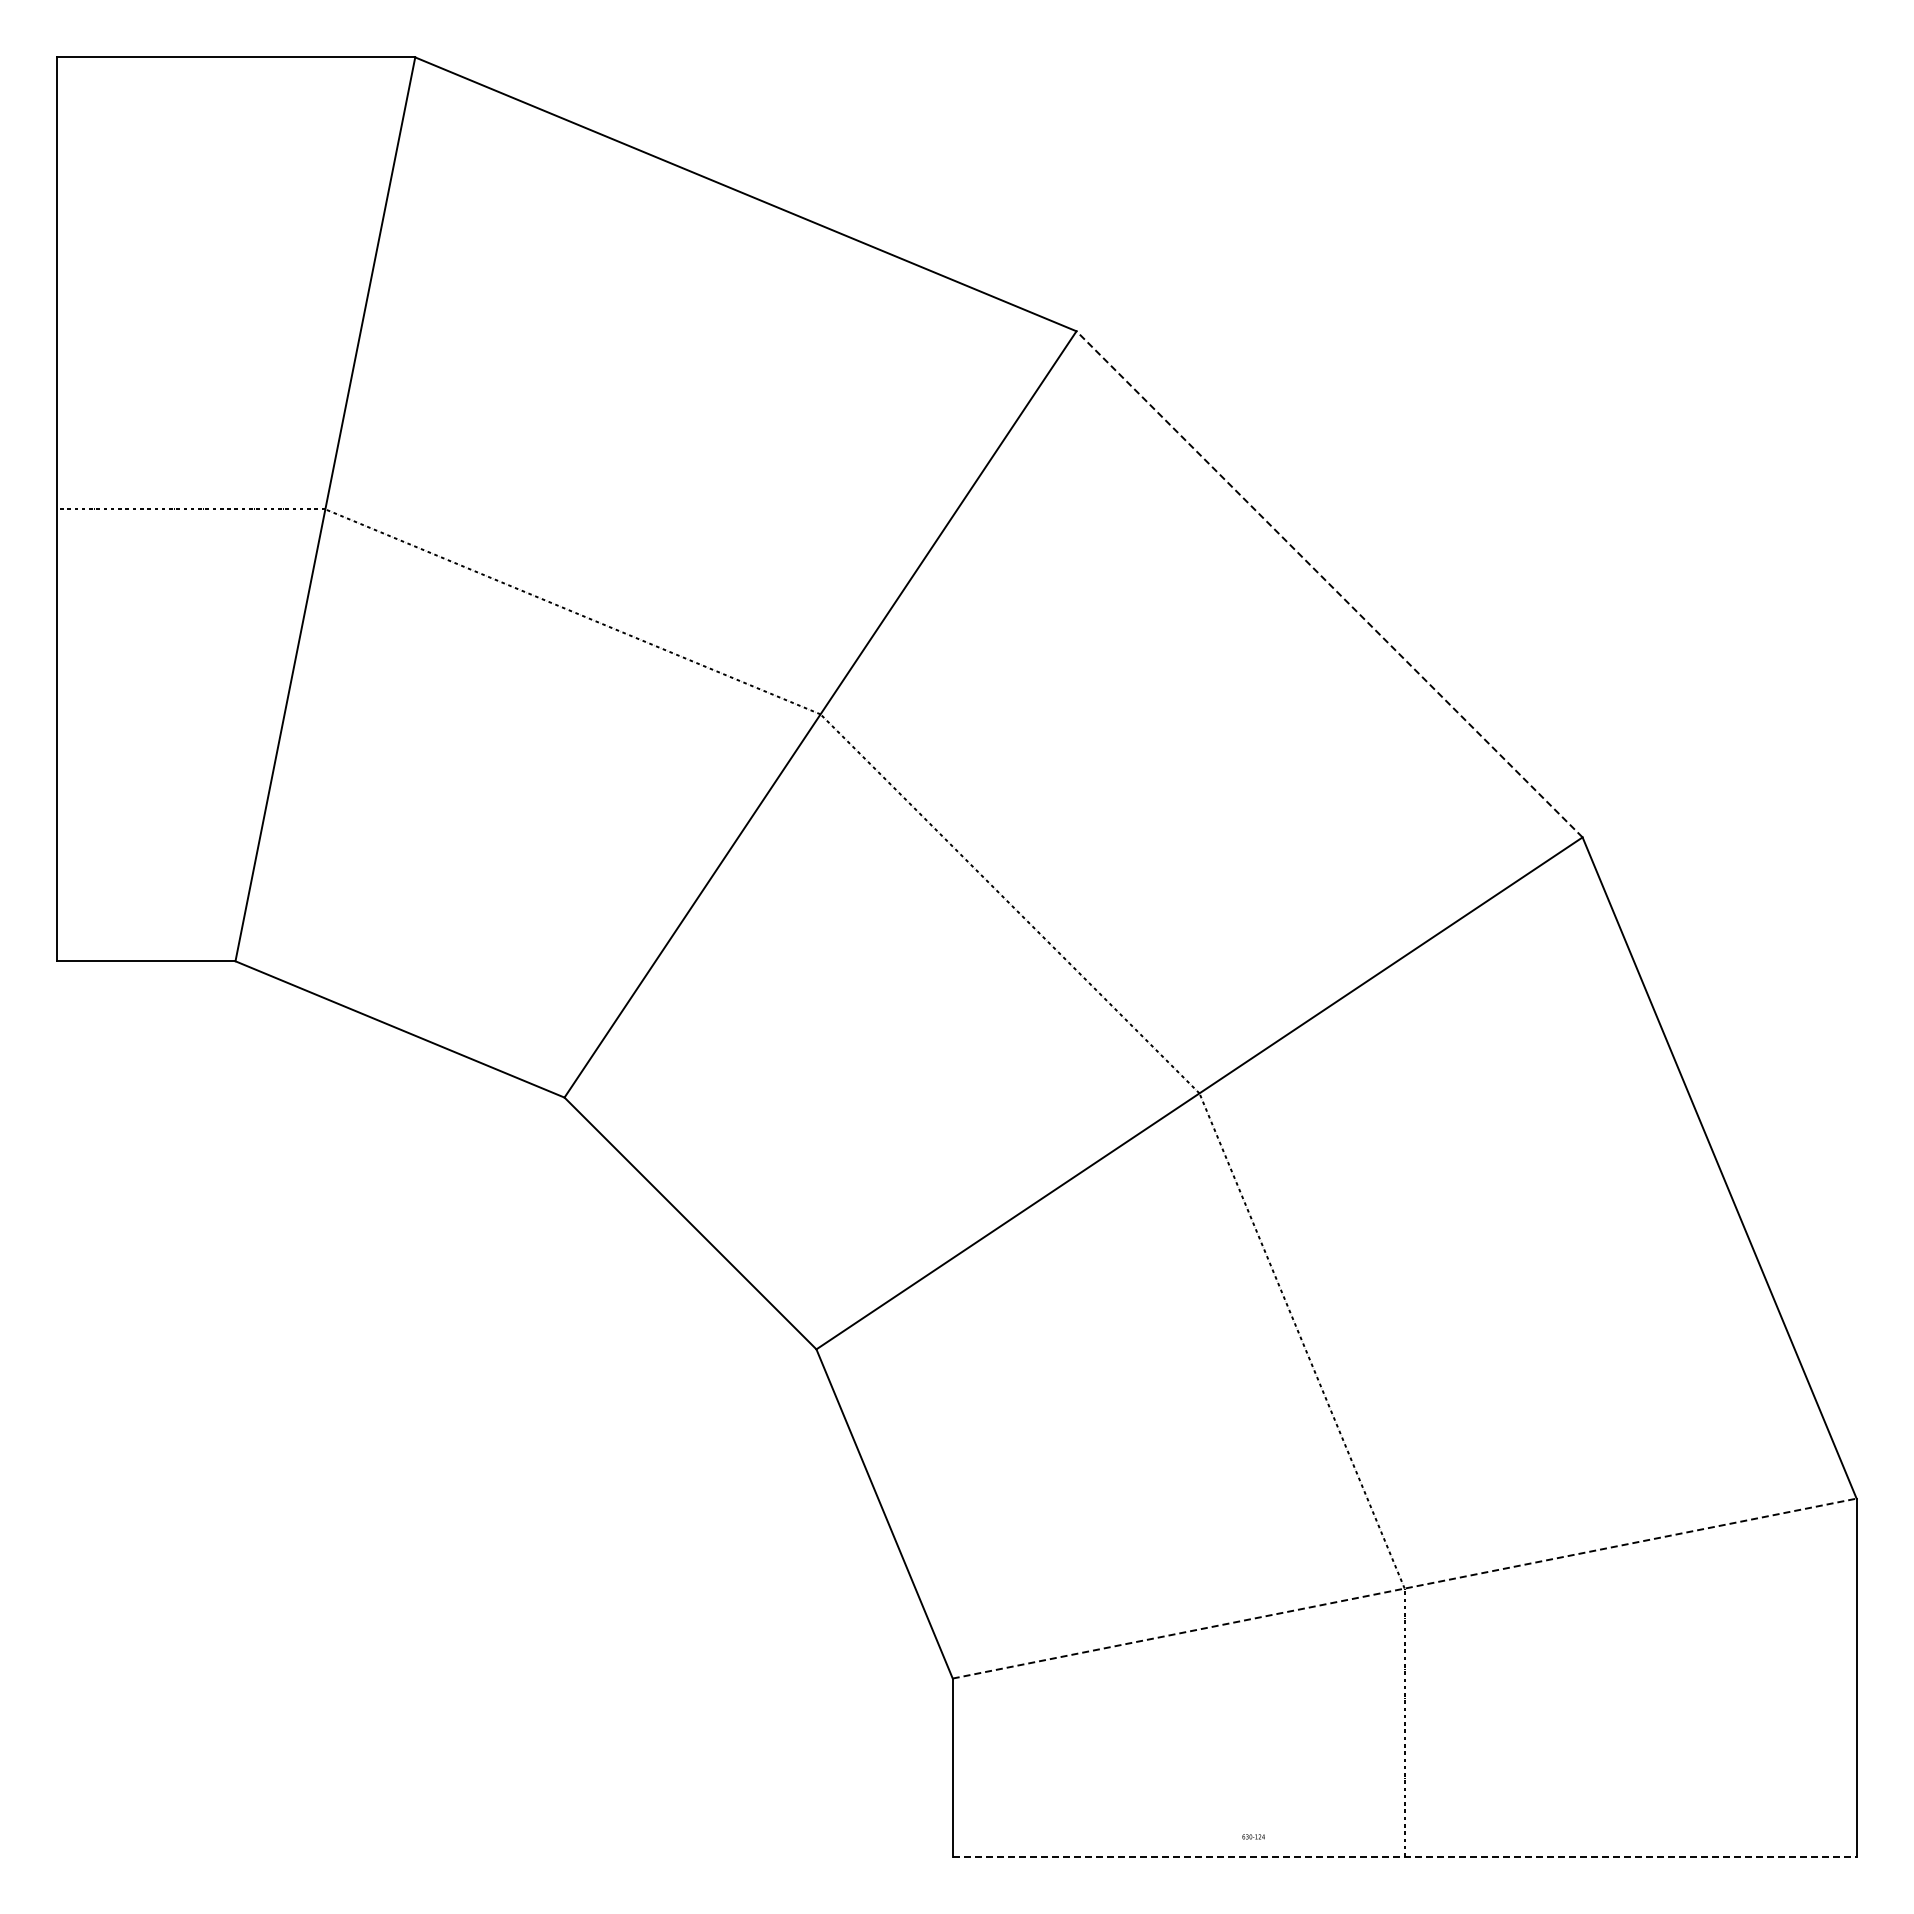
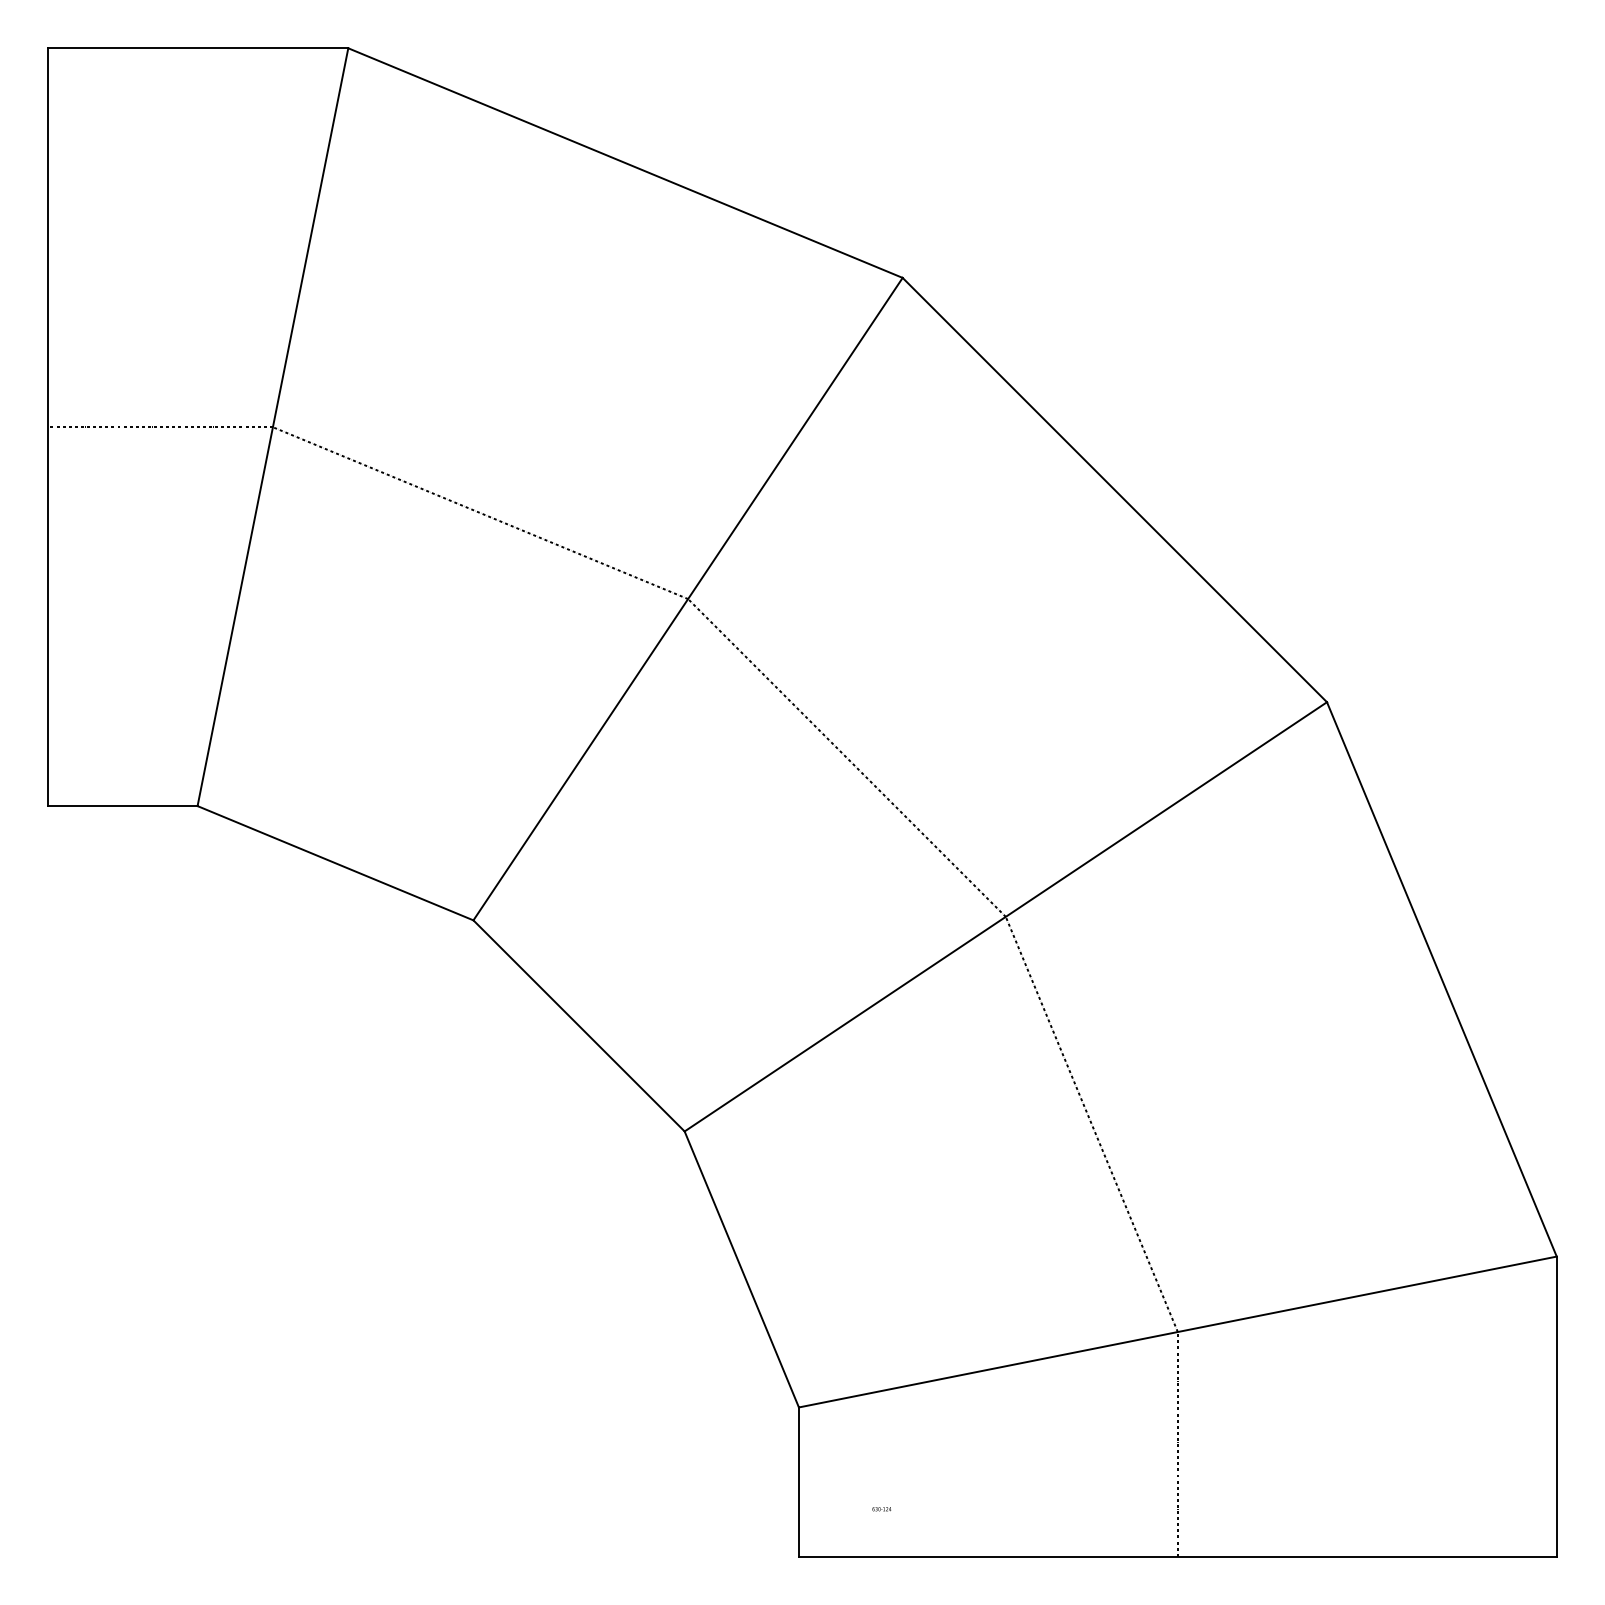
line: (1329, 584) -> (1114, 490), dashed -> solid
line: (1404, 1588) -> (1177, 1331), dashed -> solid
text: (1253, 1836) -> (881, 1508), moved
line: (1404, 1856) -> (1177, 1556), dashed -> solid

